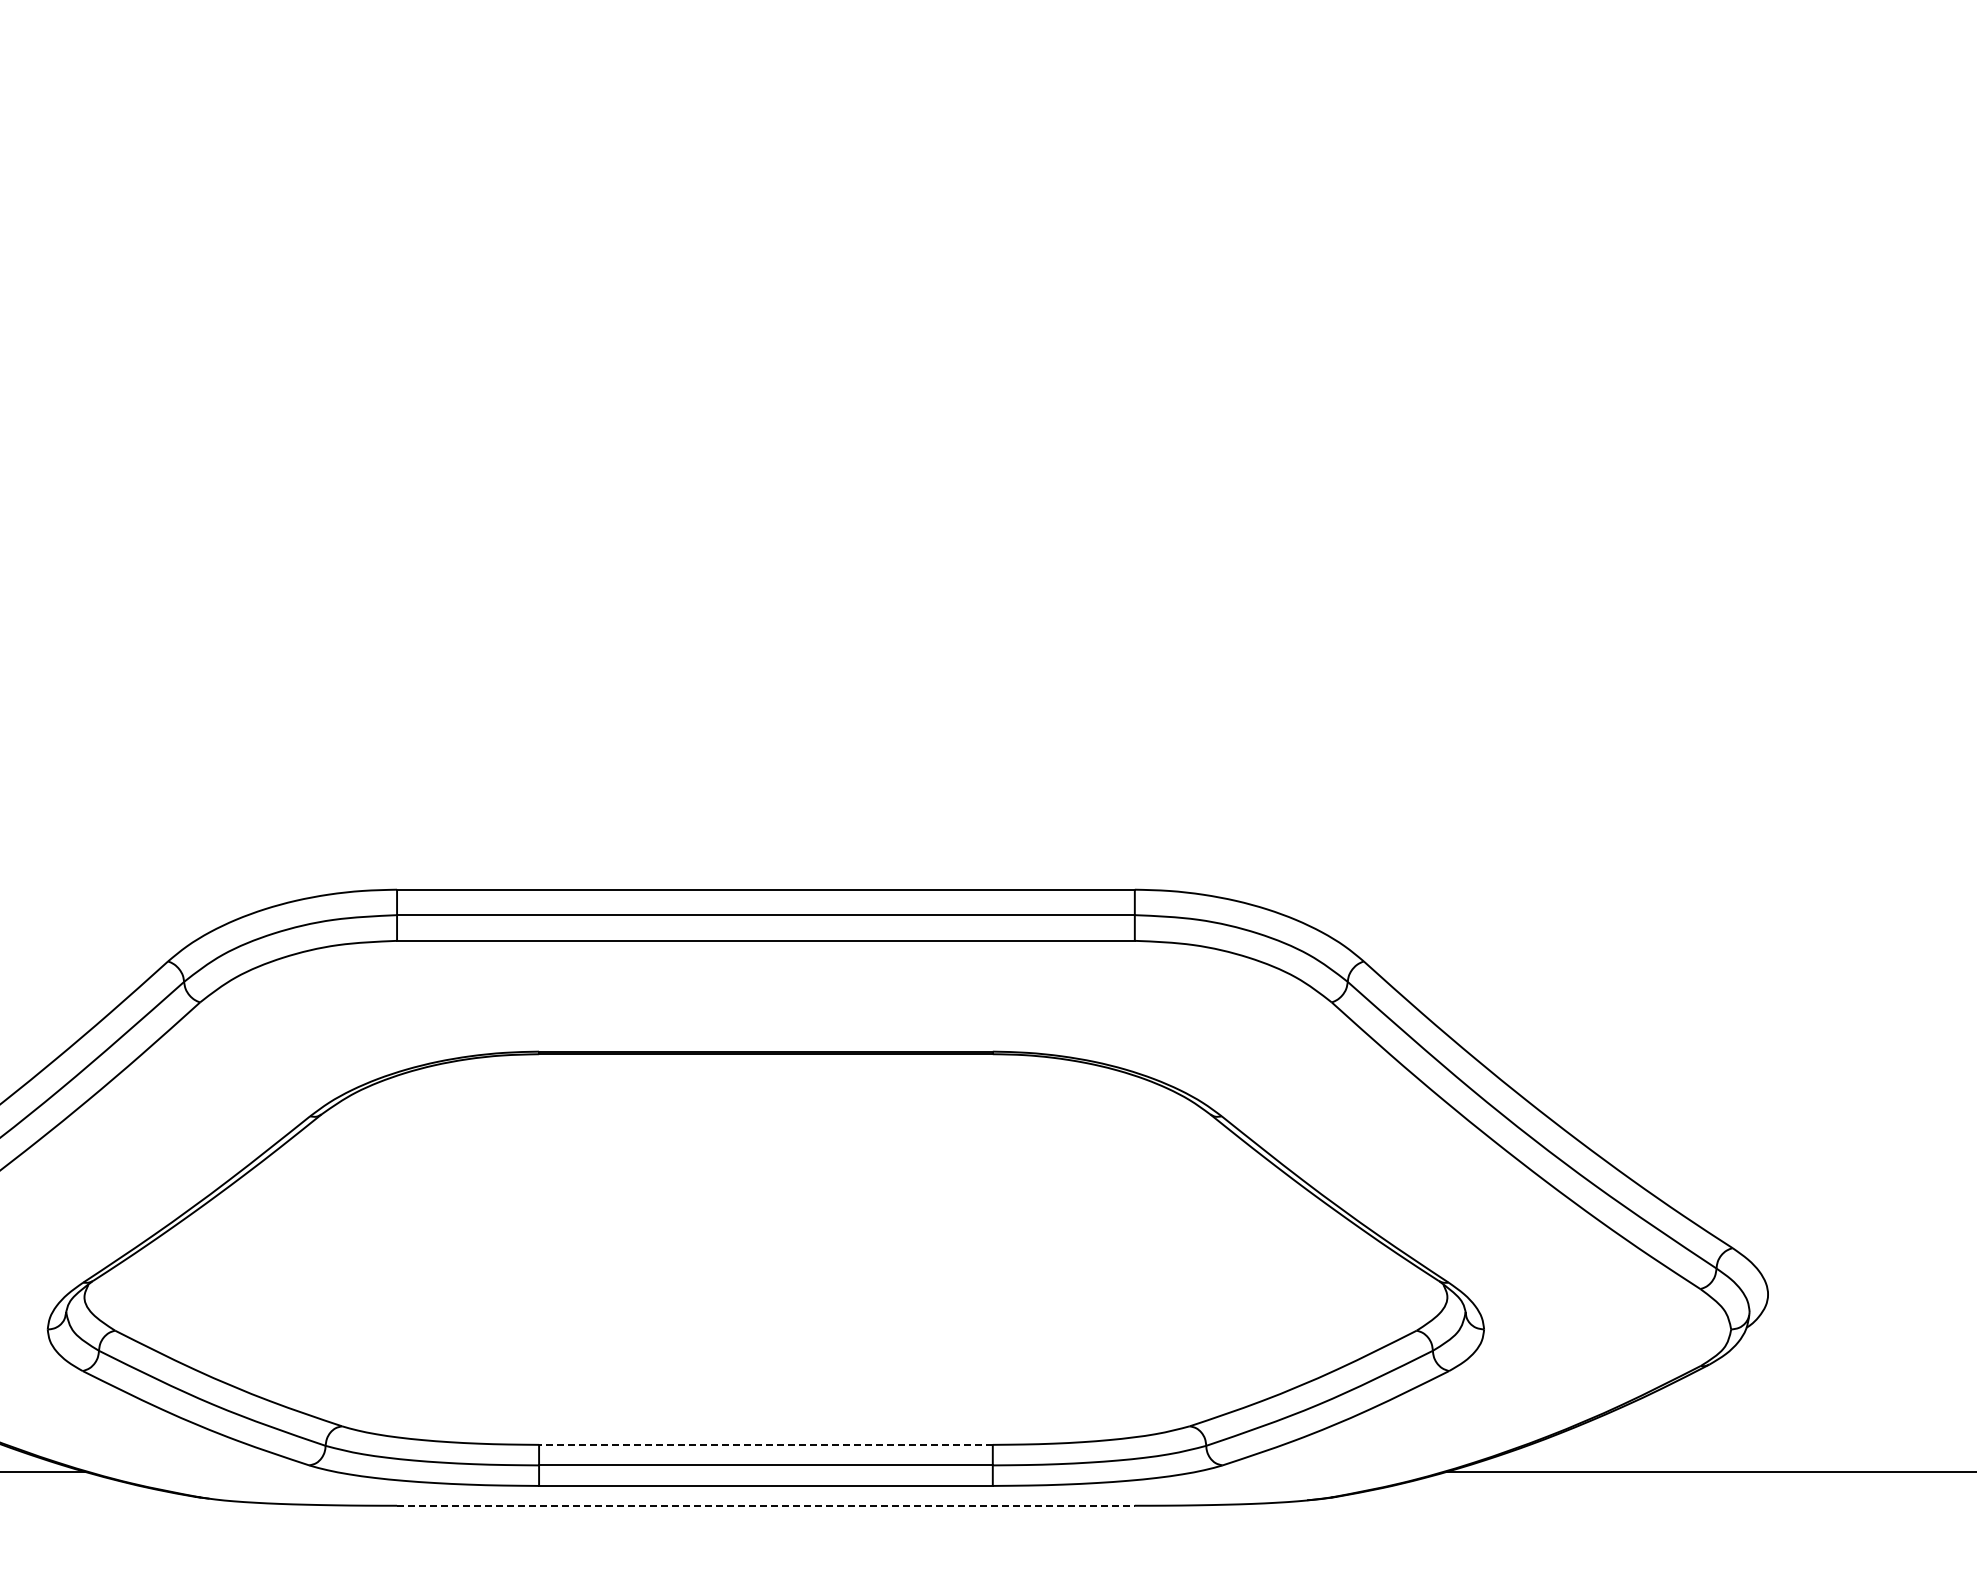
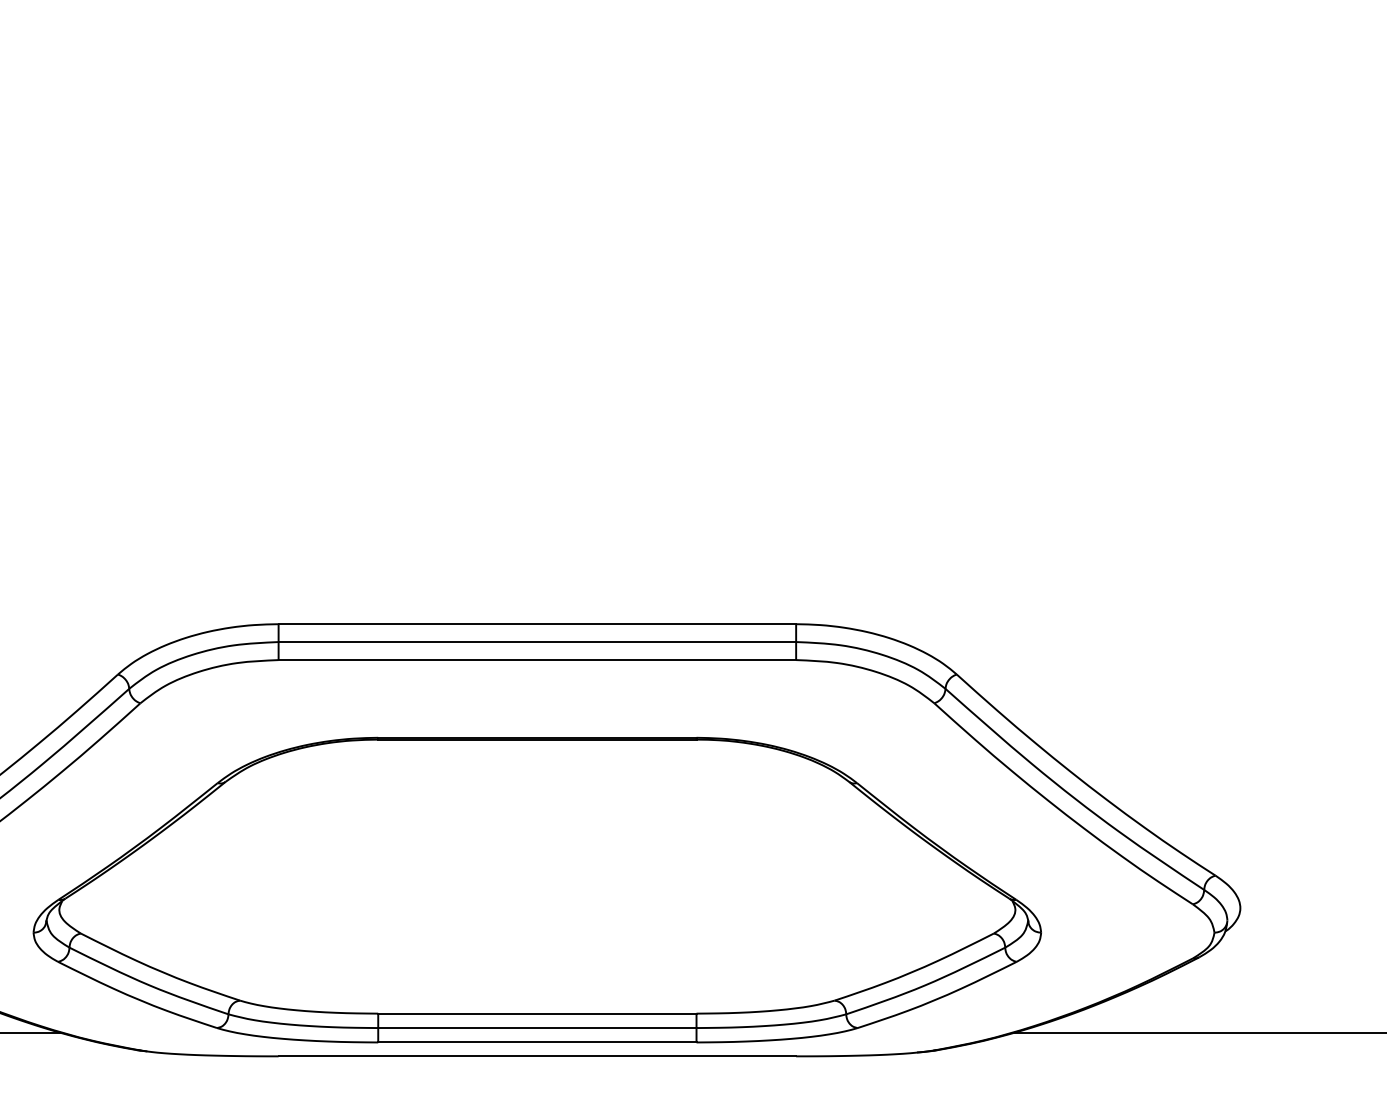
line: (765, 1444) -> (537, 1013), dashed -> solid
line: (765, 1505) -> (537, 1056), dashed -> solid

